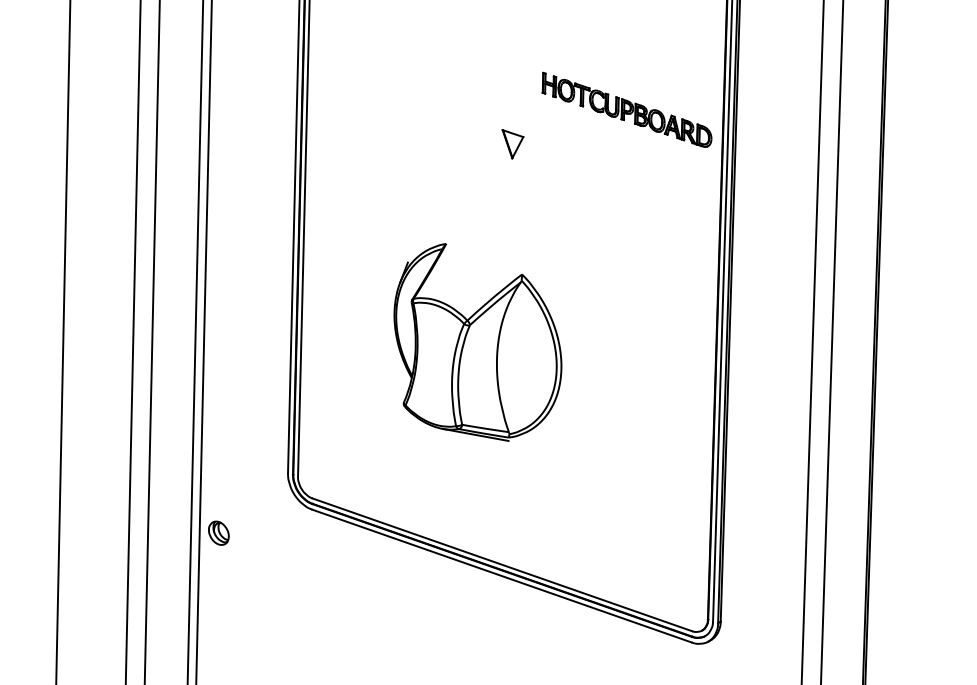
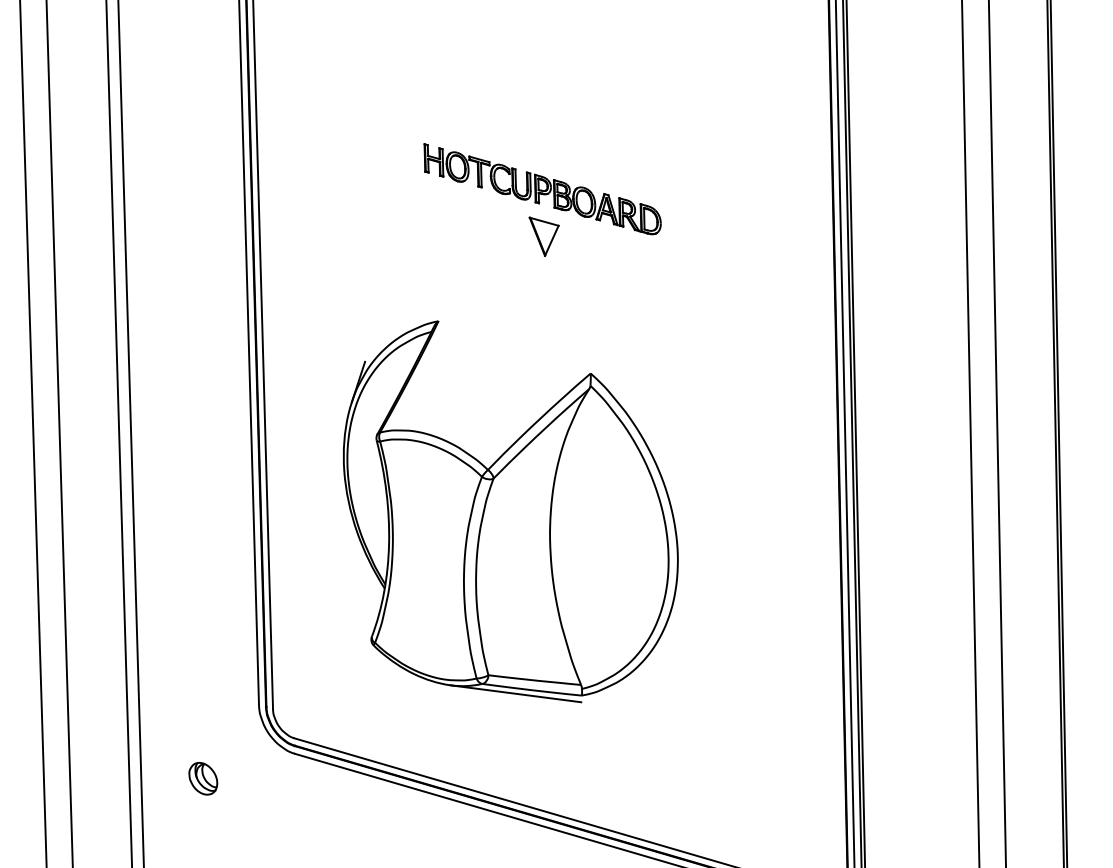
part: (626, 109) -> (541, 188), moved
part: (477, 342) -> (510, 511), size x1.43
part: (218, 532) -> (202, 777), moved

